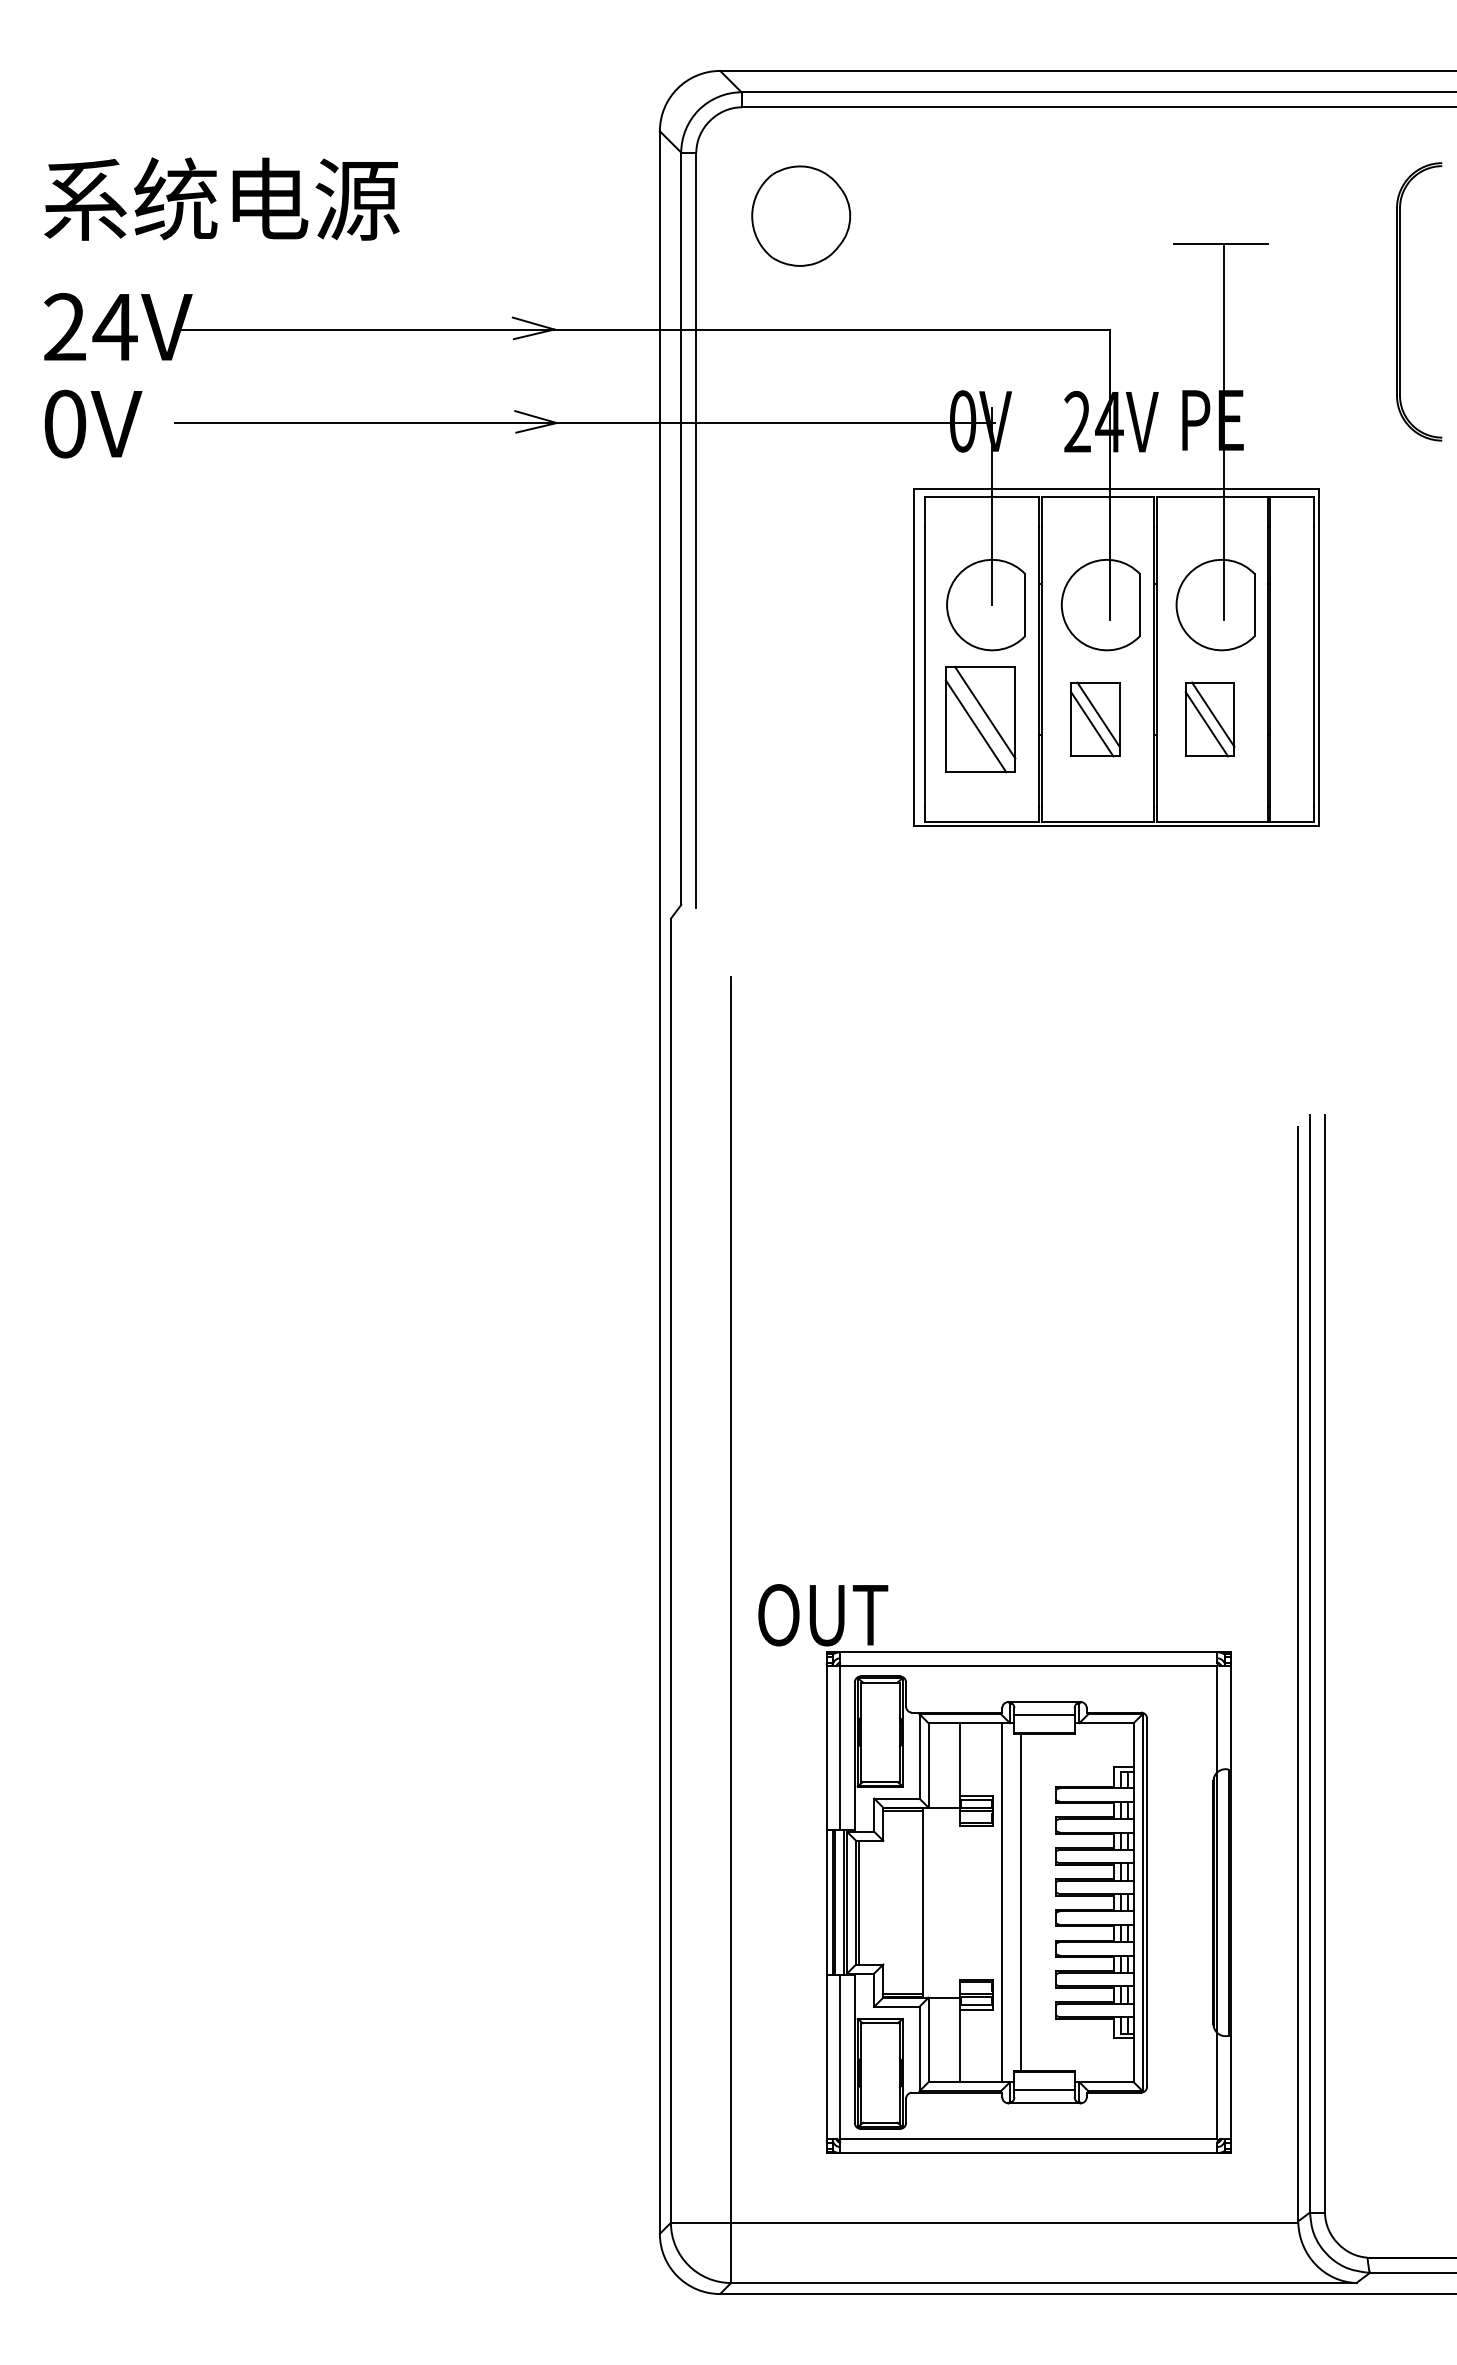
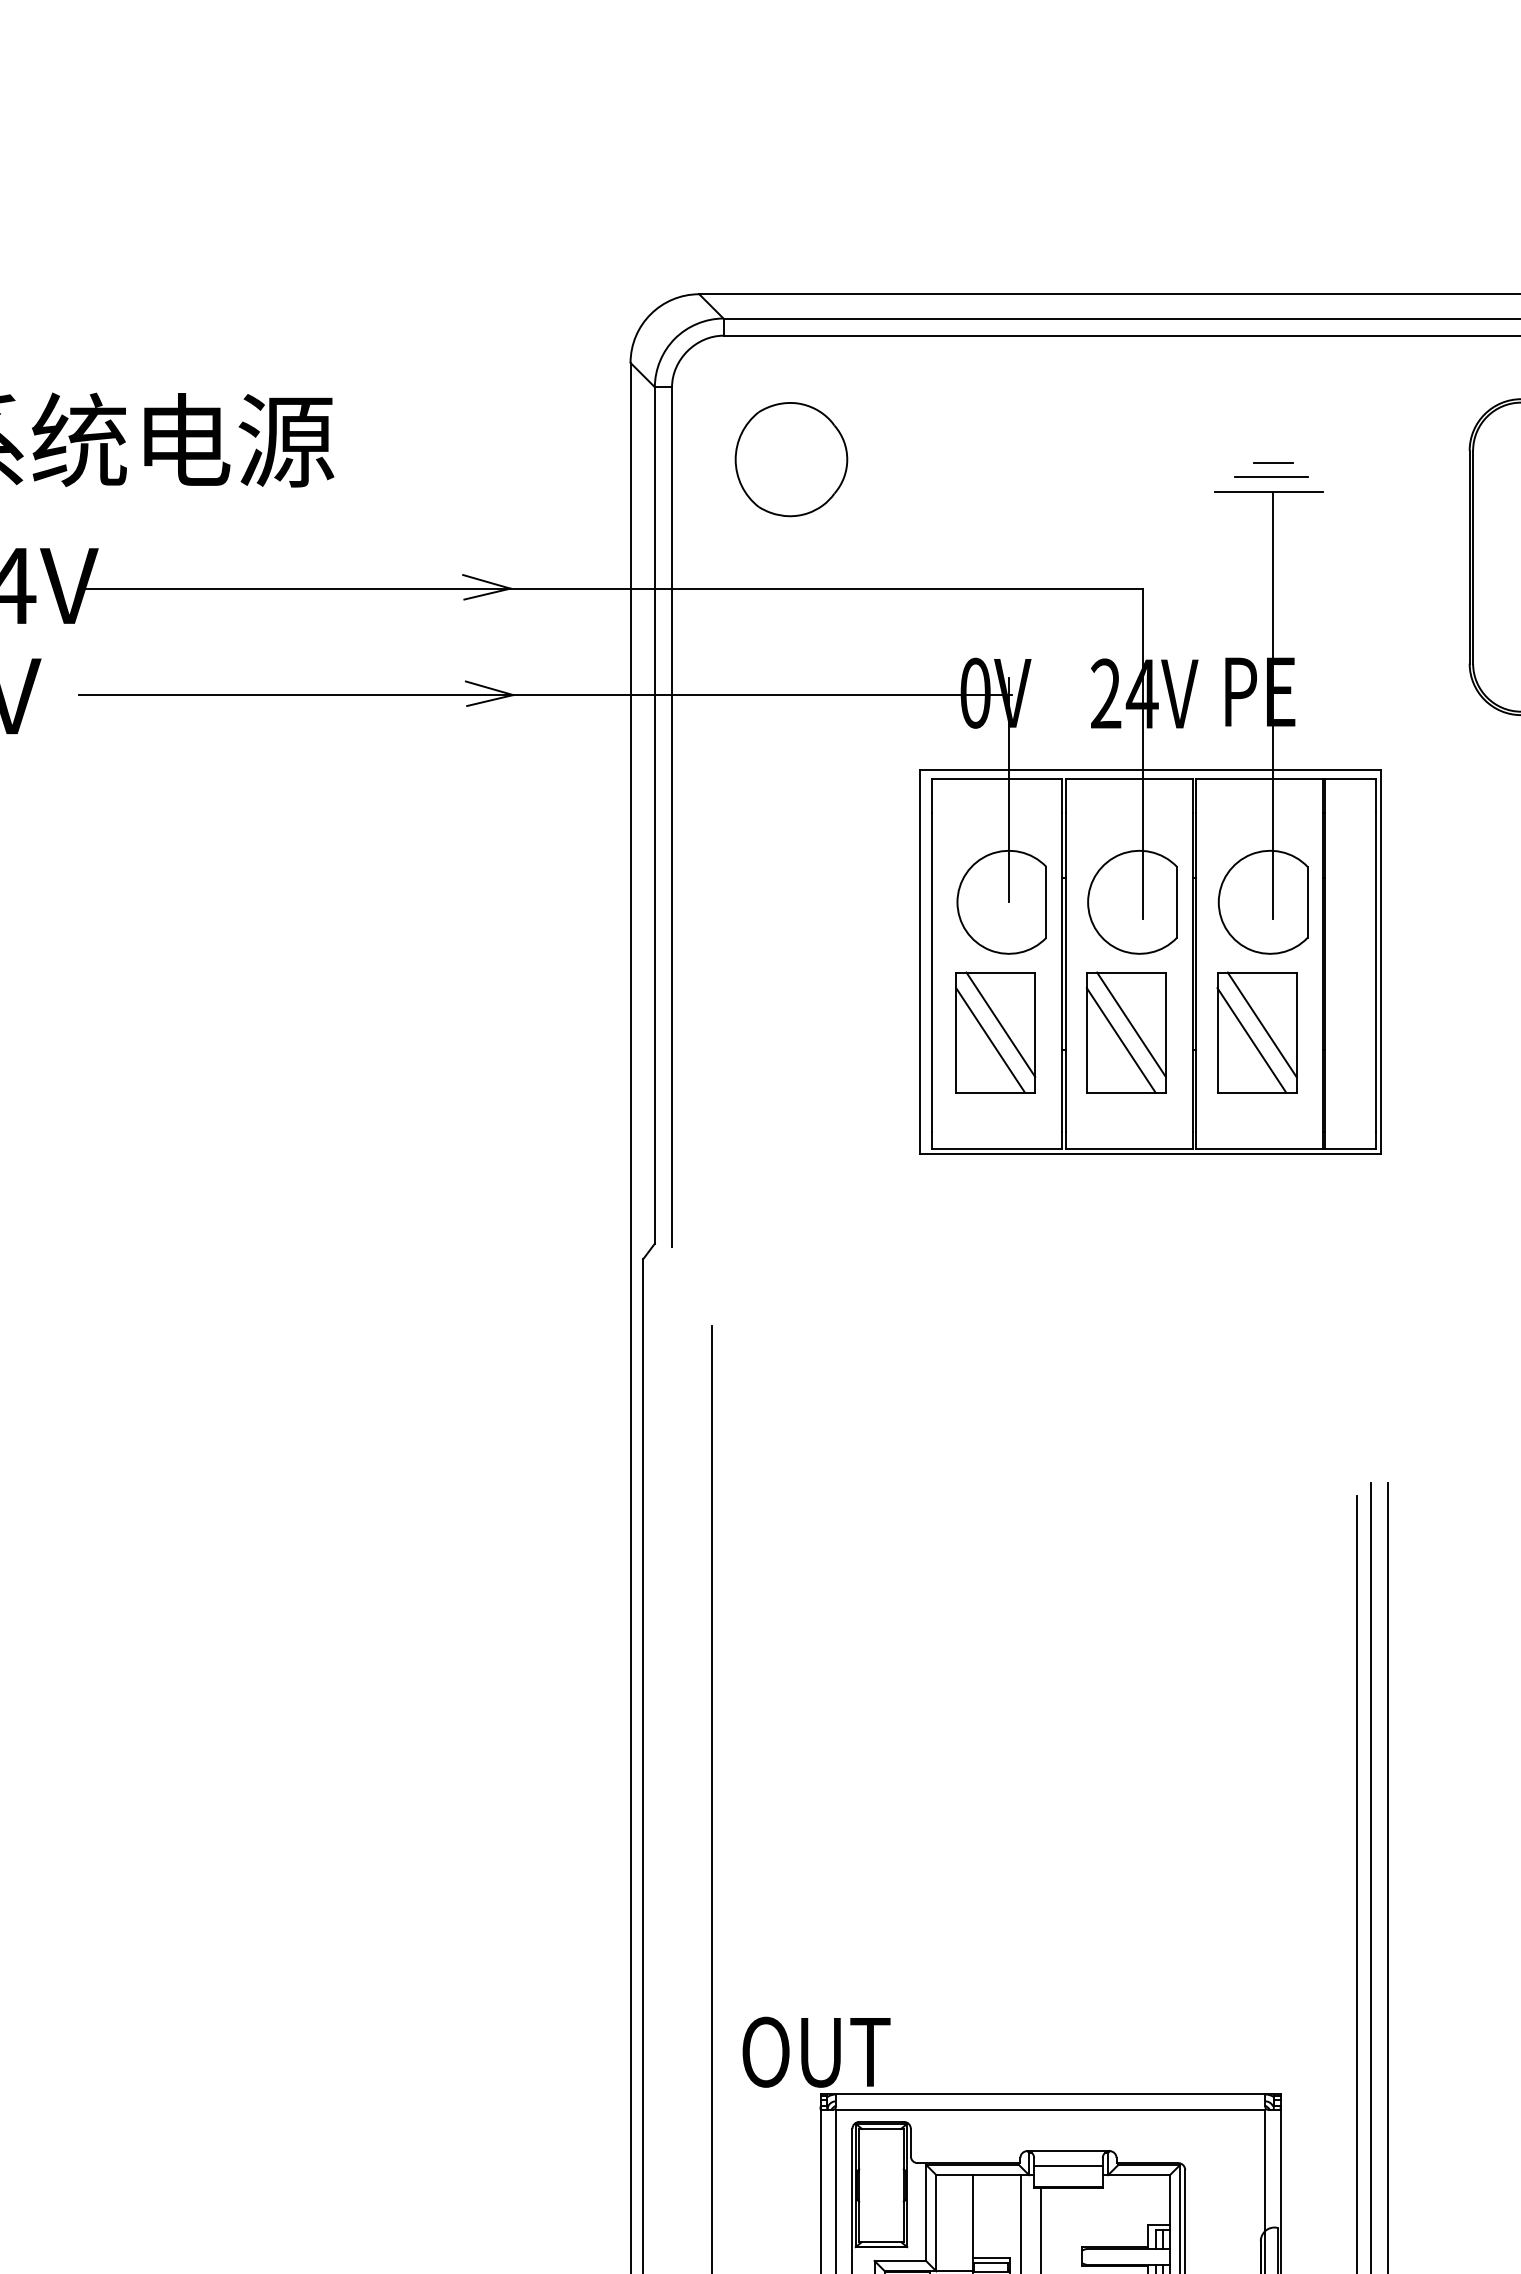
line: (1224, 219) -> (1273, 463), added
line: (1222, 231) -> (1271, 477), added
part: (1095, 719) -> (1126, 1032), size x1.43
part: (1209, 719) -> (1256, 1032), size x1.43

